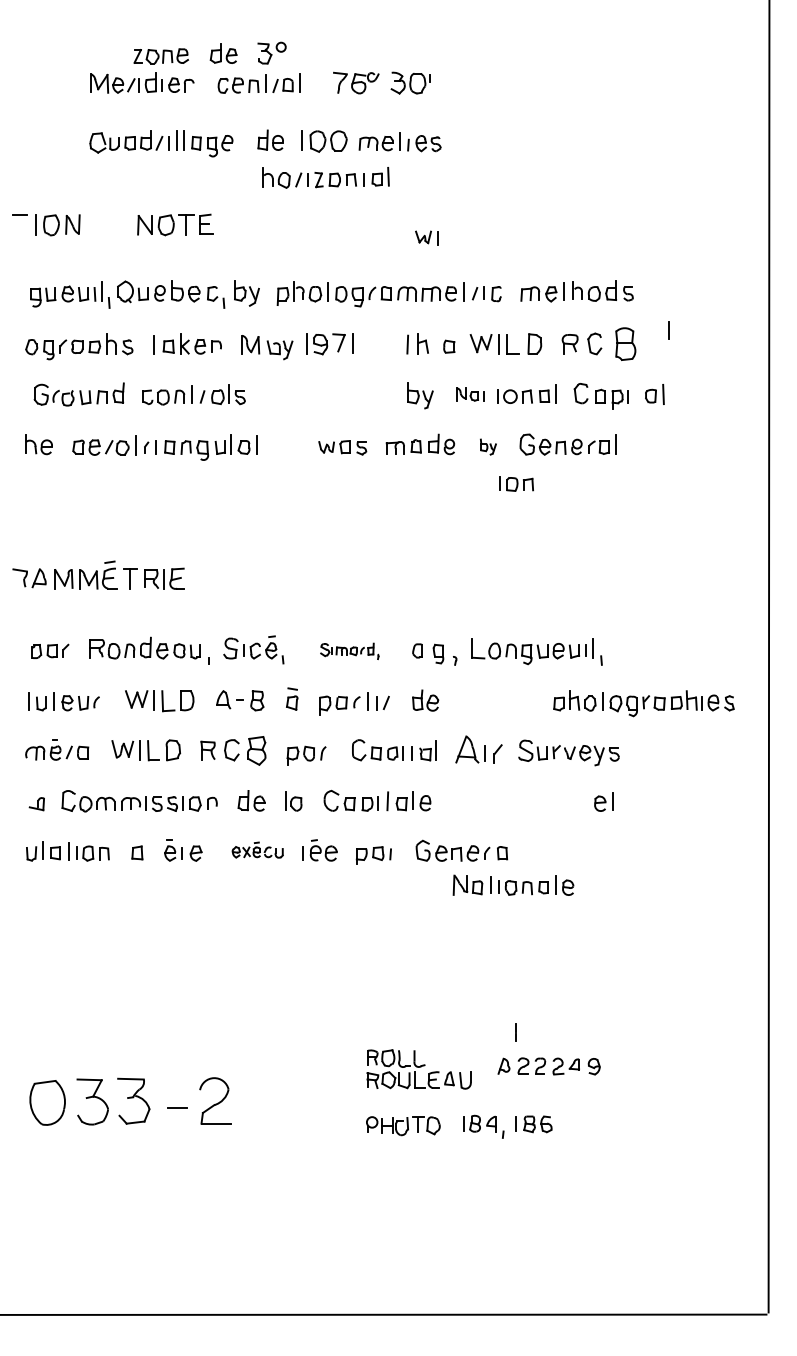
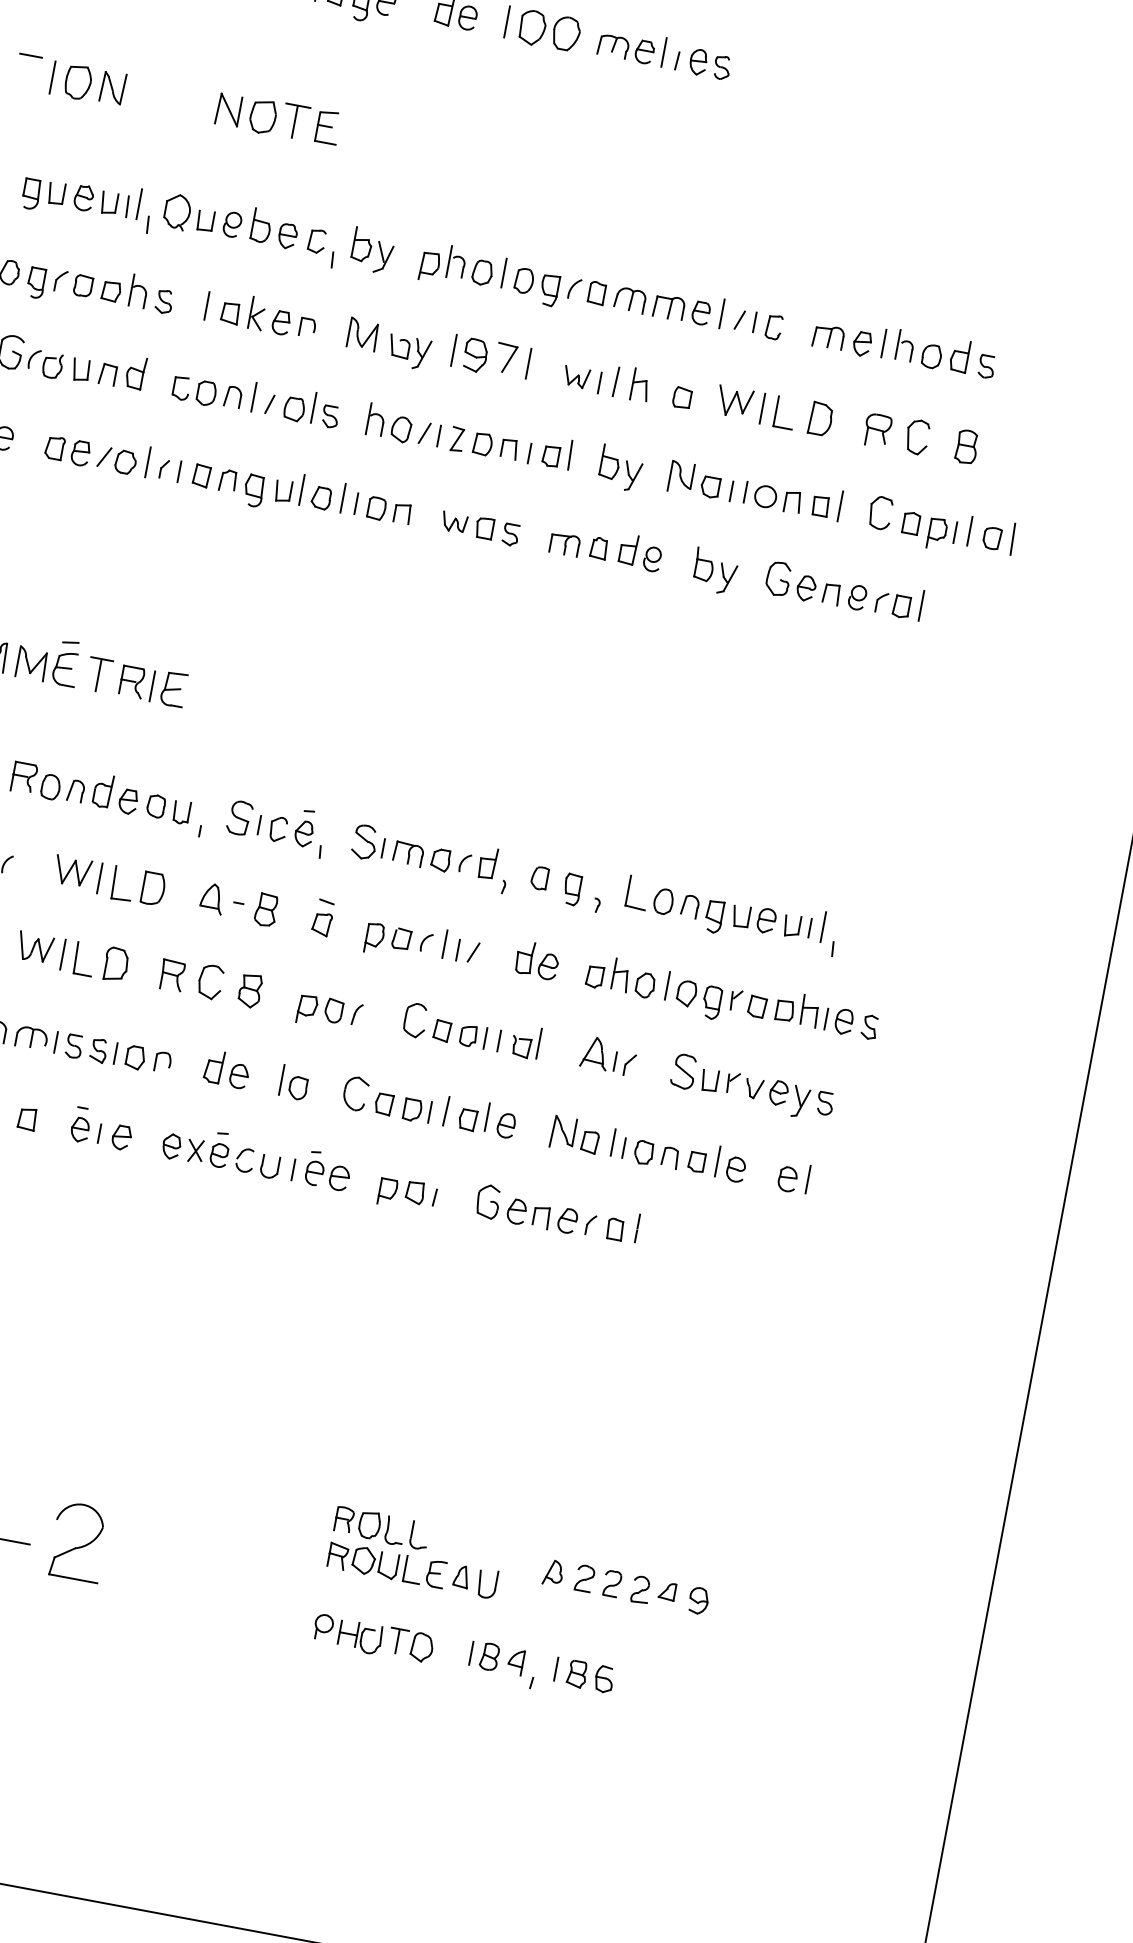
part: (325, 177) -> (468, 437), moved
part: (426, 237) -> (581, 378), moved
line: (668, 330) -> (969, 531), moved
part: (625, 344) -> (966, 447), size x0.62
part: (469, 394) -> (700, 480), size x1.43
part: (488, 446) -> (715, 570), size x1.67
part: (516, 483) -> (383, 508), moved
part: (349, 651) -> (429, 858), size x1.67
part: (643, 703) -> (731, 1001), moved
part: (479, 749) -> (609, 1055), size x0.71
part: (256, 751) -> (249, 991), size x0.71
part: (257, 849) -> (221, 1149), size x1.43
part: (513, 884) -> (648, 1147), moved
line: (515, 1032) -> (637, 1229), moved

